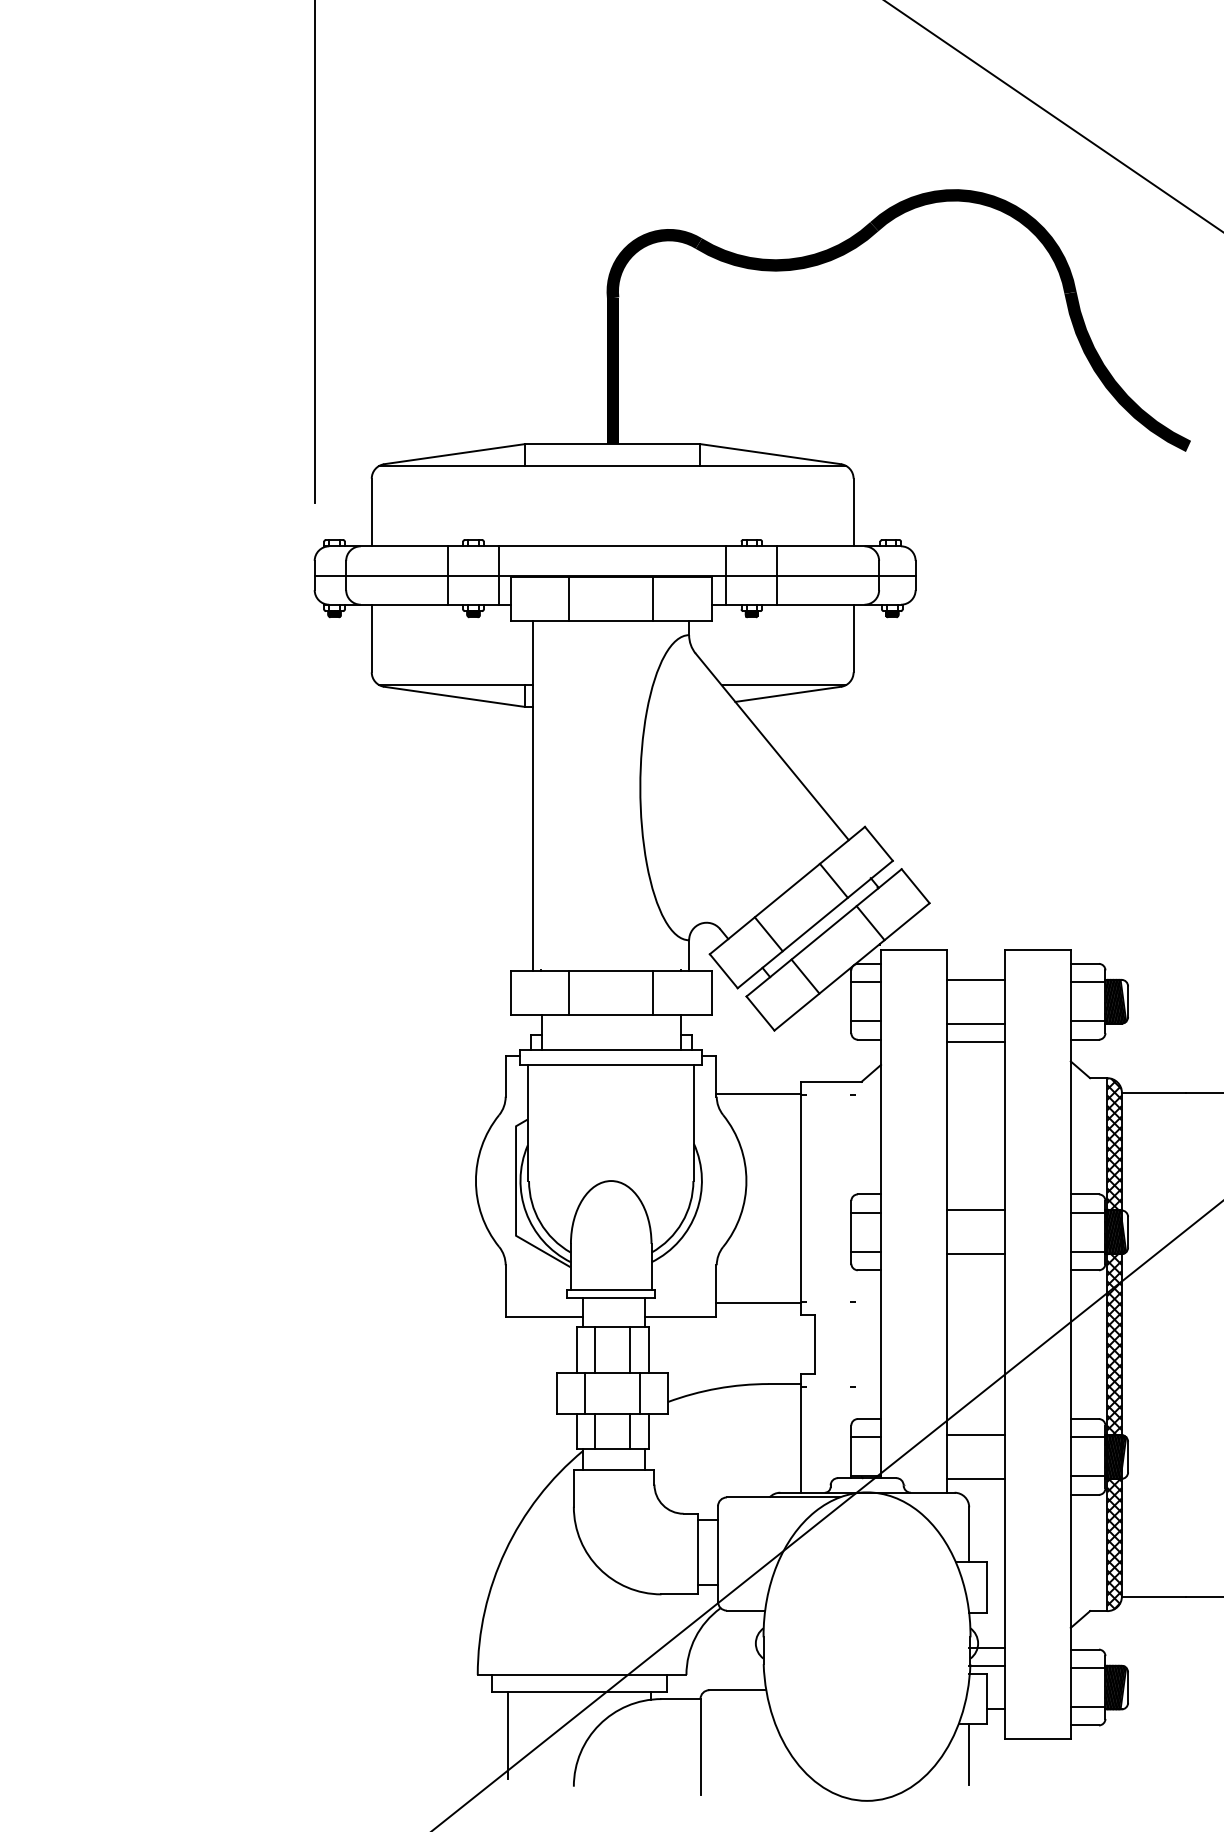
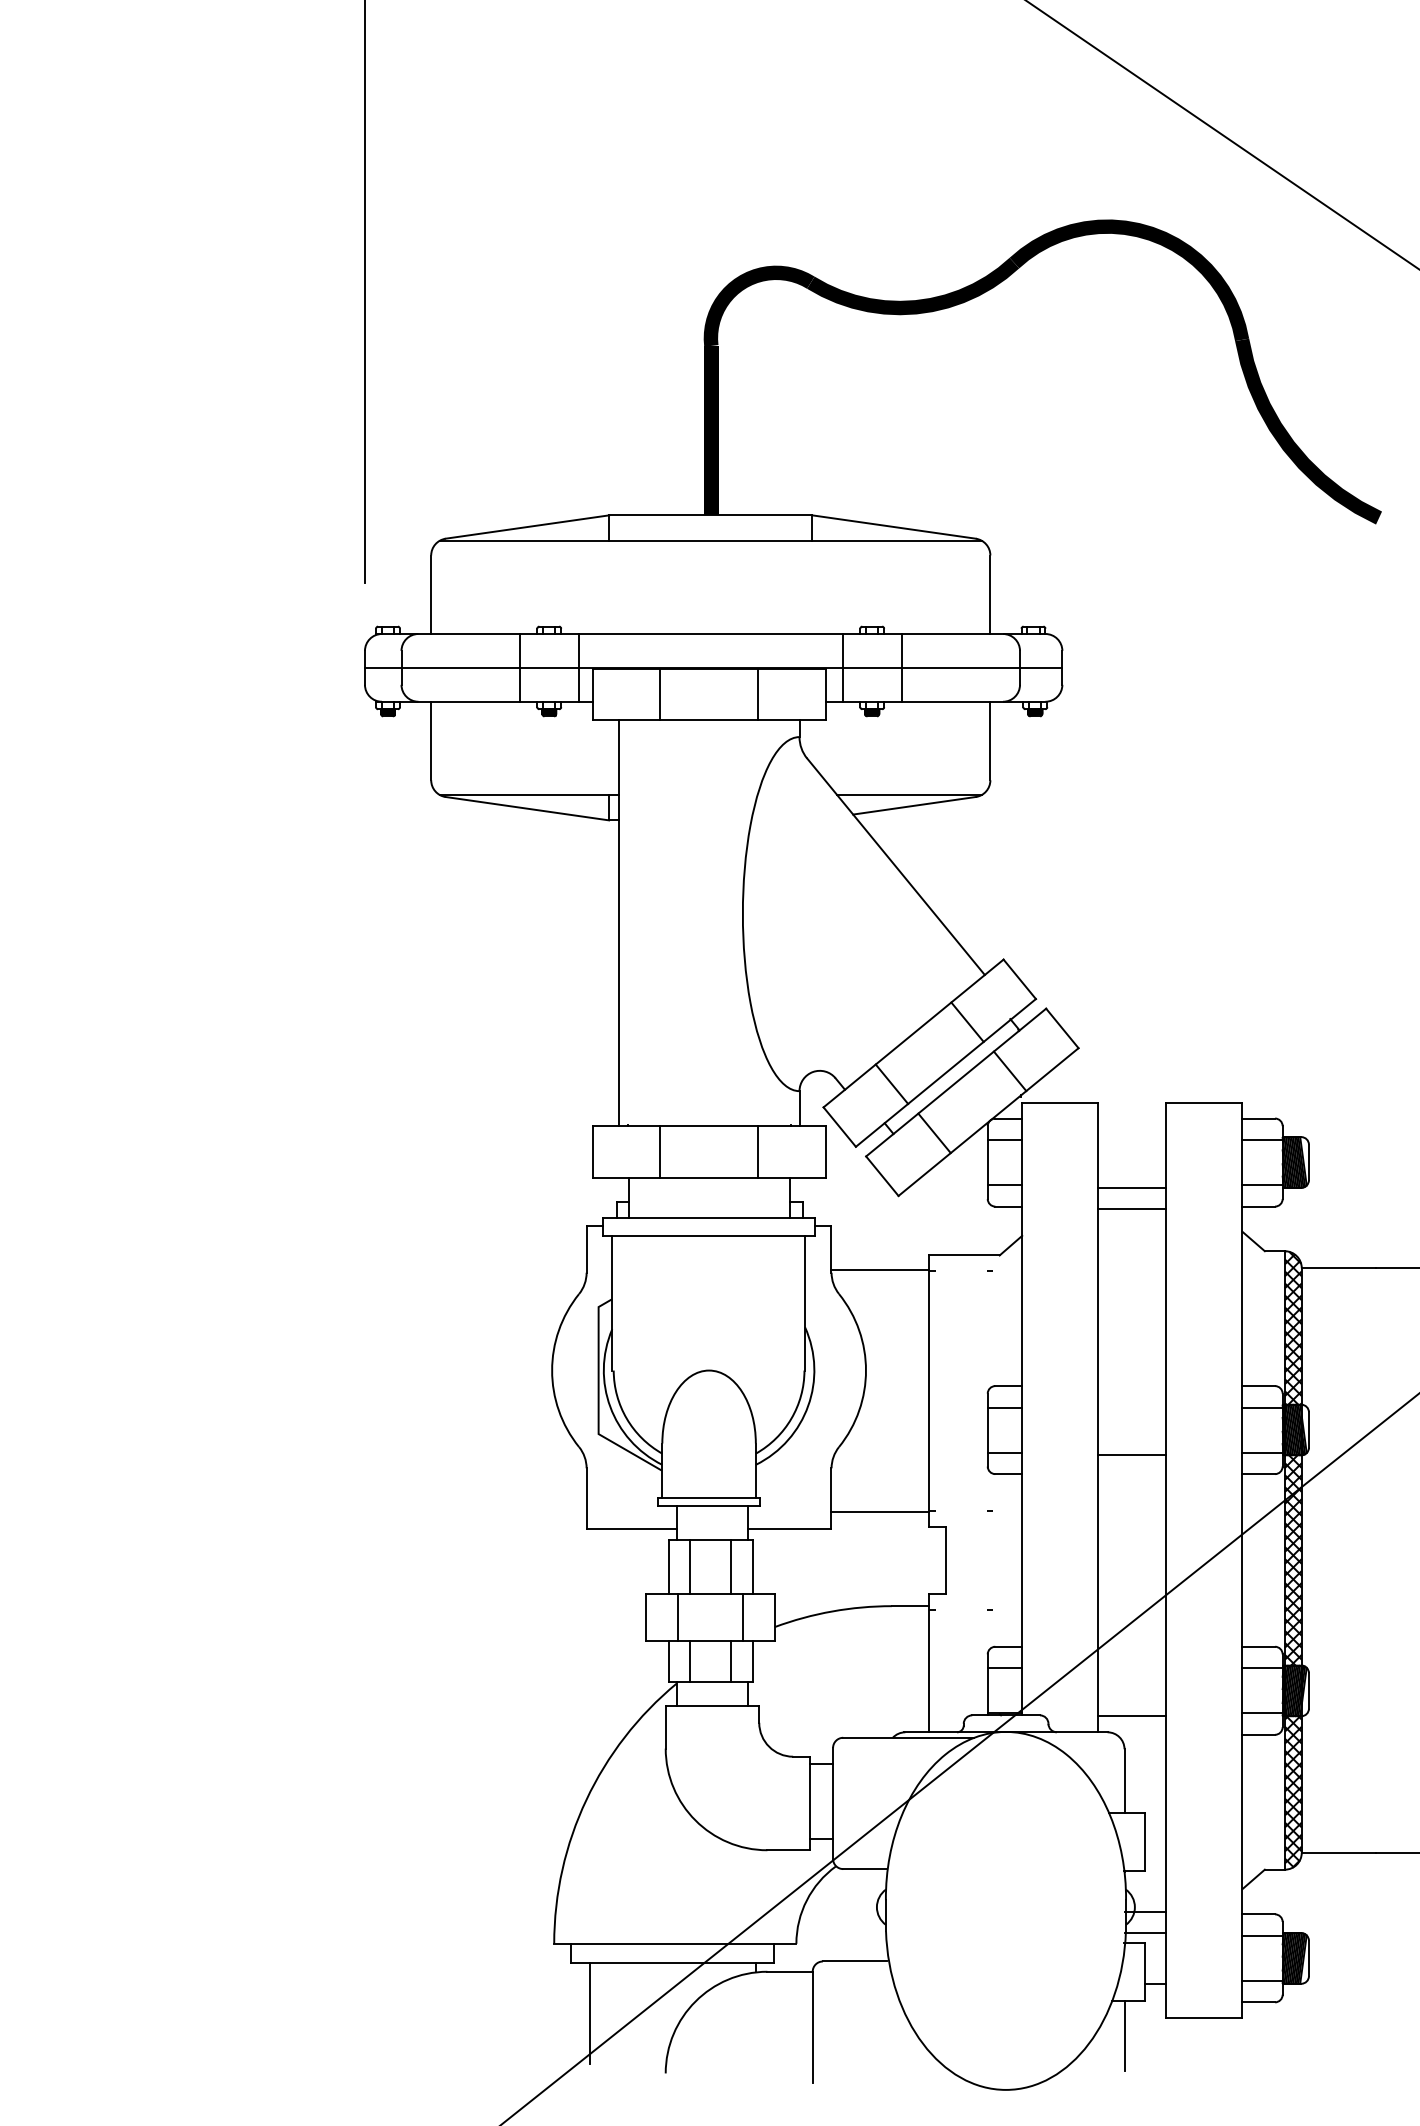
line: (975, 979) -> (1131, 1136), removed
line: (975, 1210) -> (1131, 1404), removed
line: (975, 1435) -> (1131, 1665), removed

